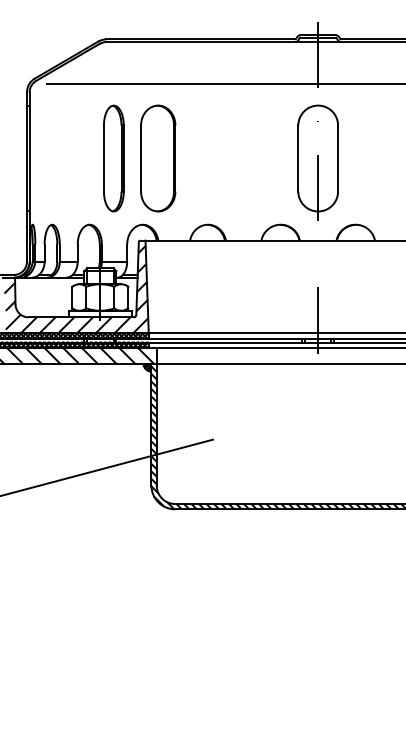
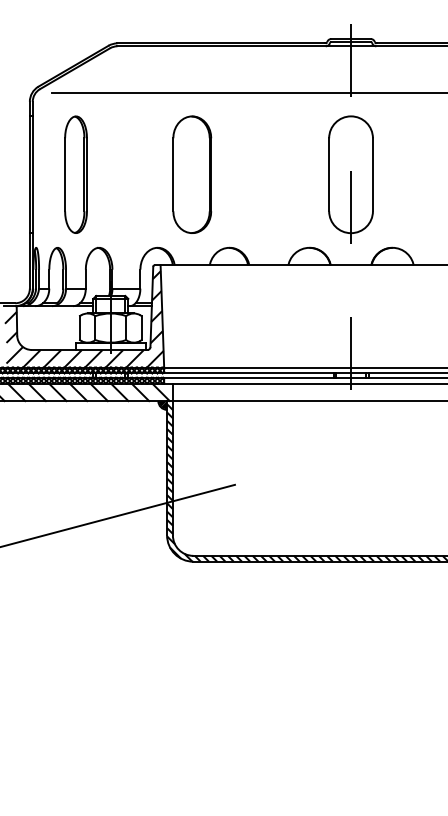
part: (113, 158) -> (75, 174), moved
part: (158, 158) -> (192, 174), moved

